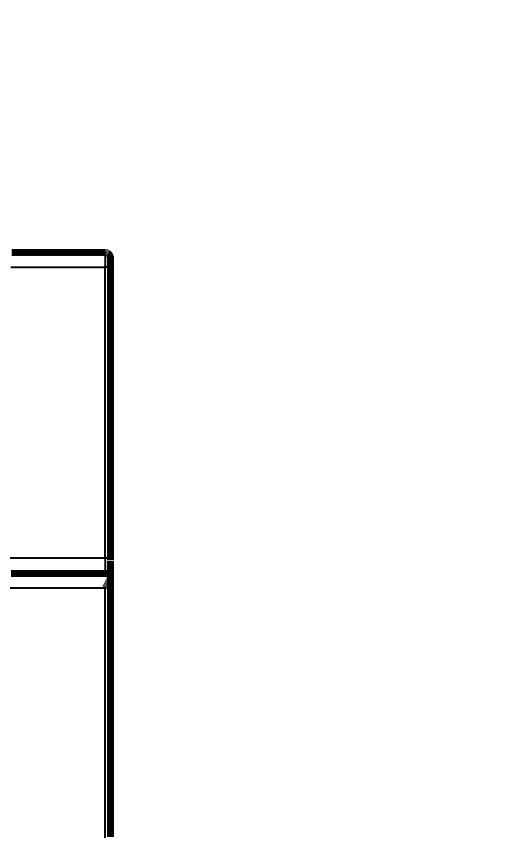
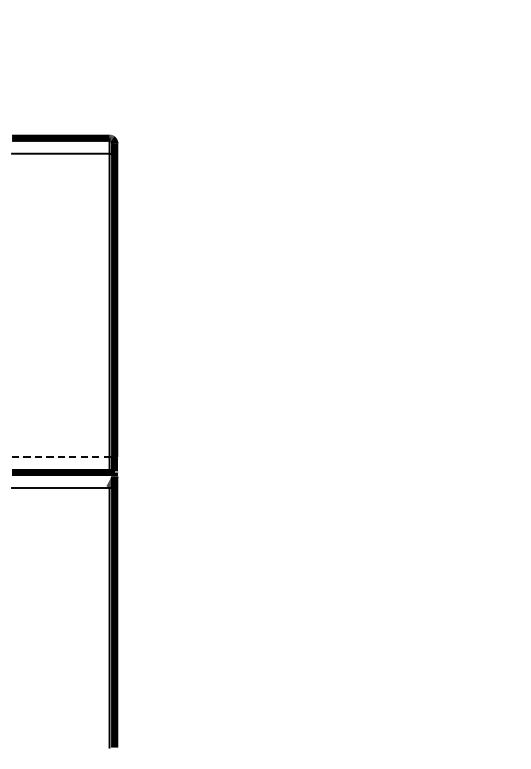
line: (58, 558) -> (60, 457), solid -> dashed

